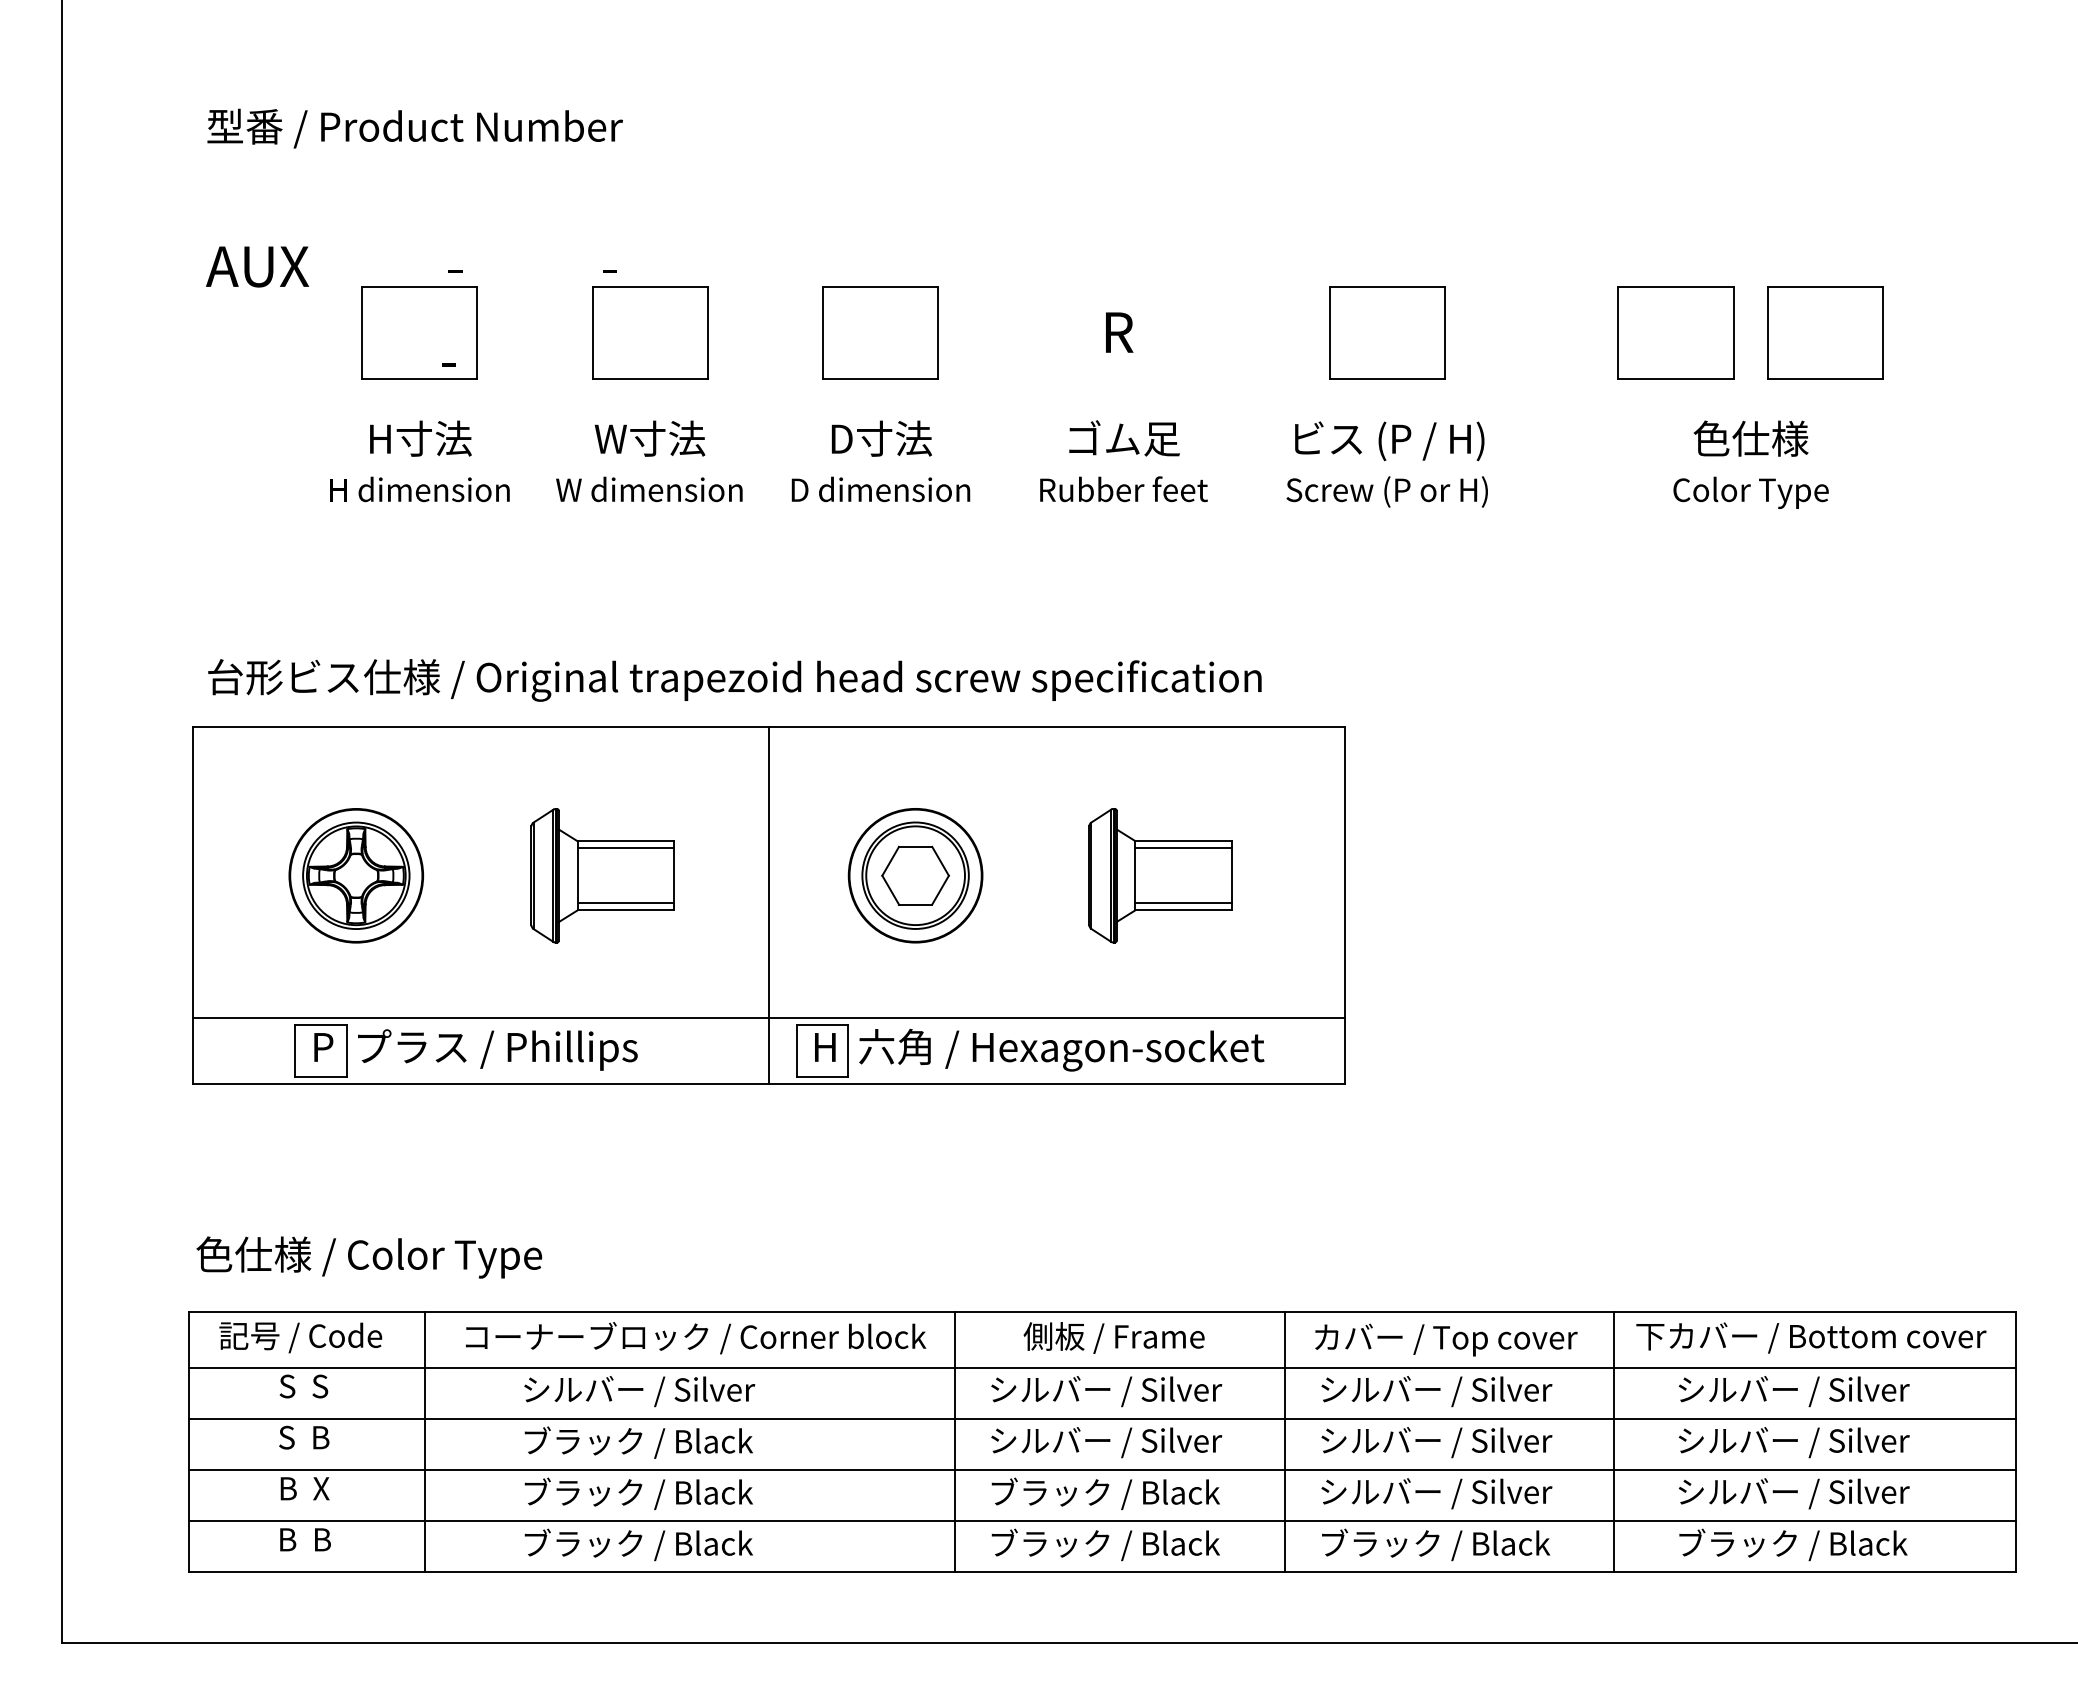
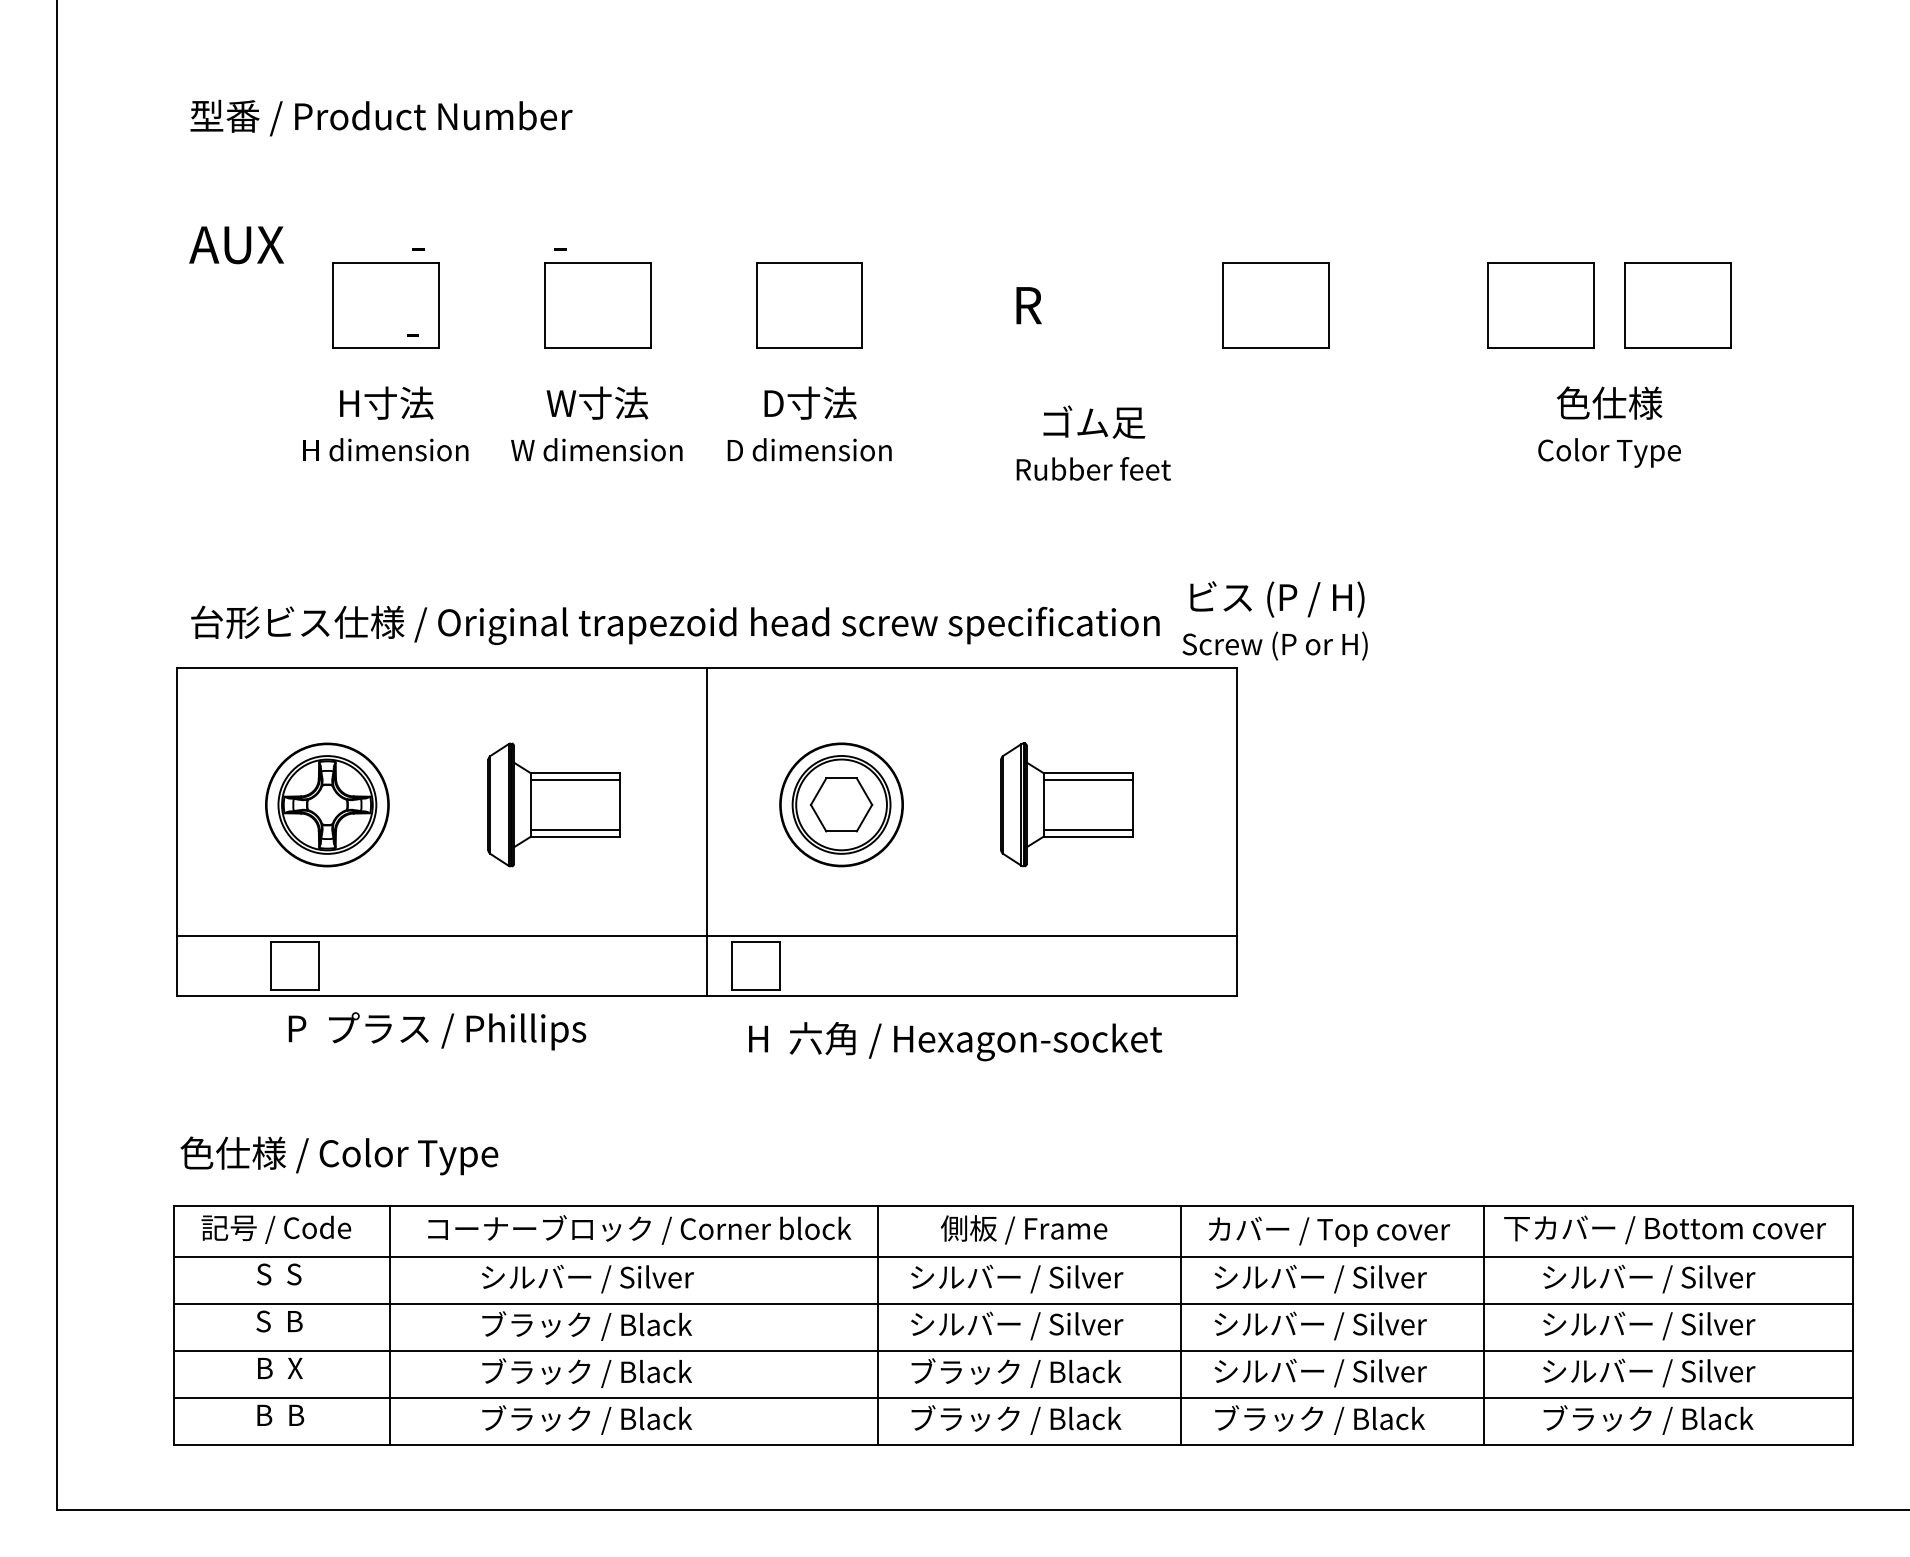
text: (1123, 461) -> (1093, 443), moved
text: (1386, 464) -> (1274, 620), moved
text: (475, 1049) -> (436, 1030), moved
text: (1039, 1049) -> (955, 1040), moved

